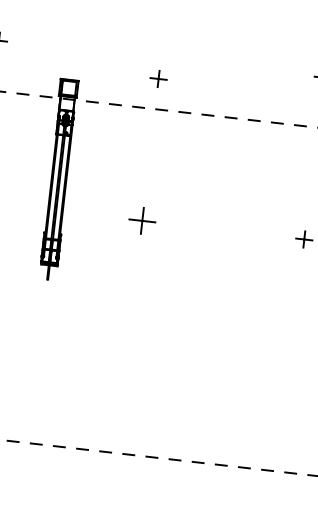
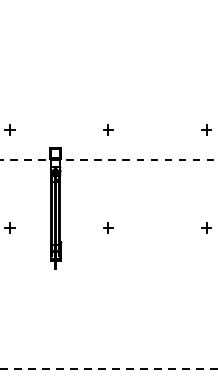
part: (158, 78) -> (108, 129), moved
part: (142, 220) -> (108, 227), size x0.62

